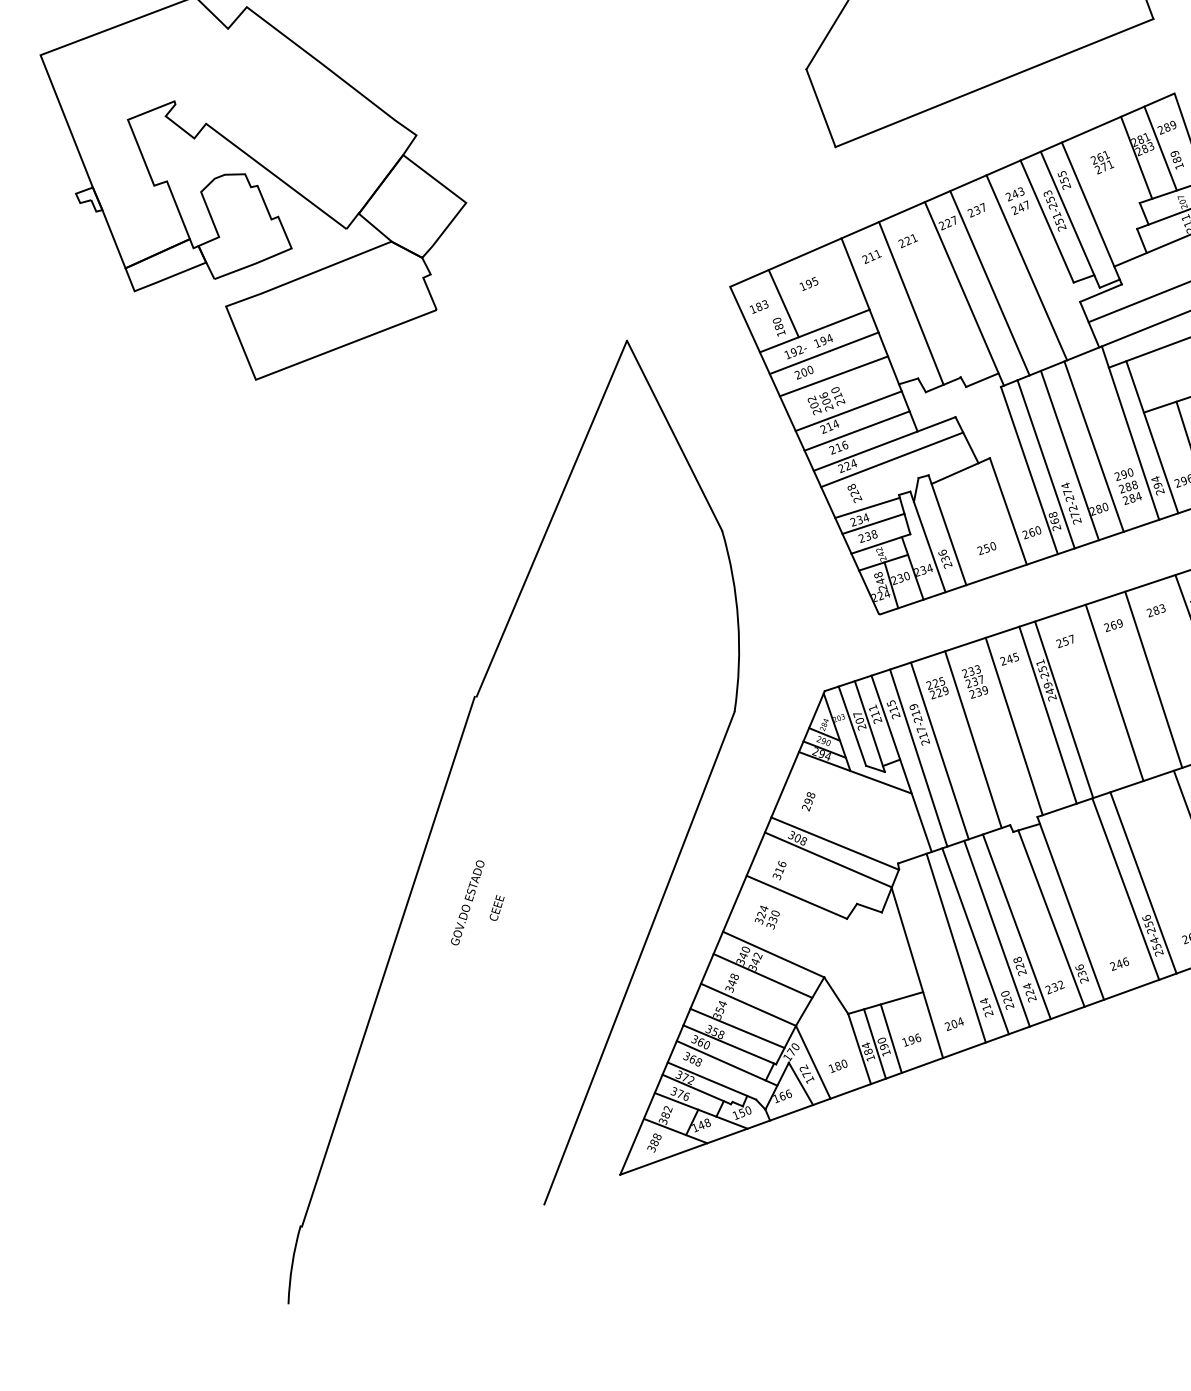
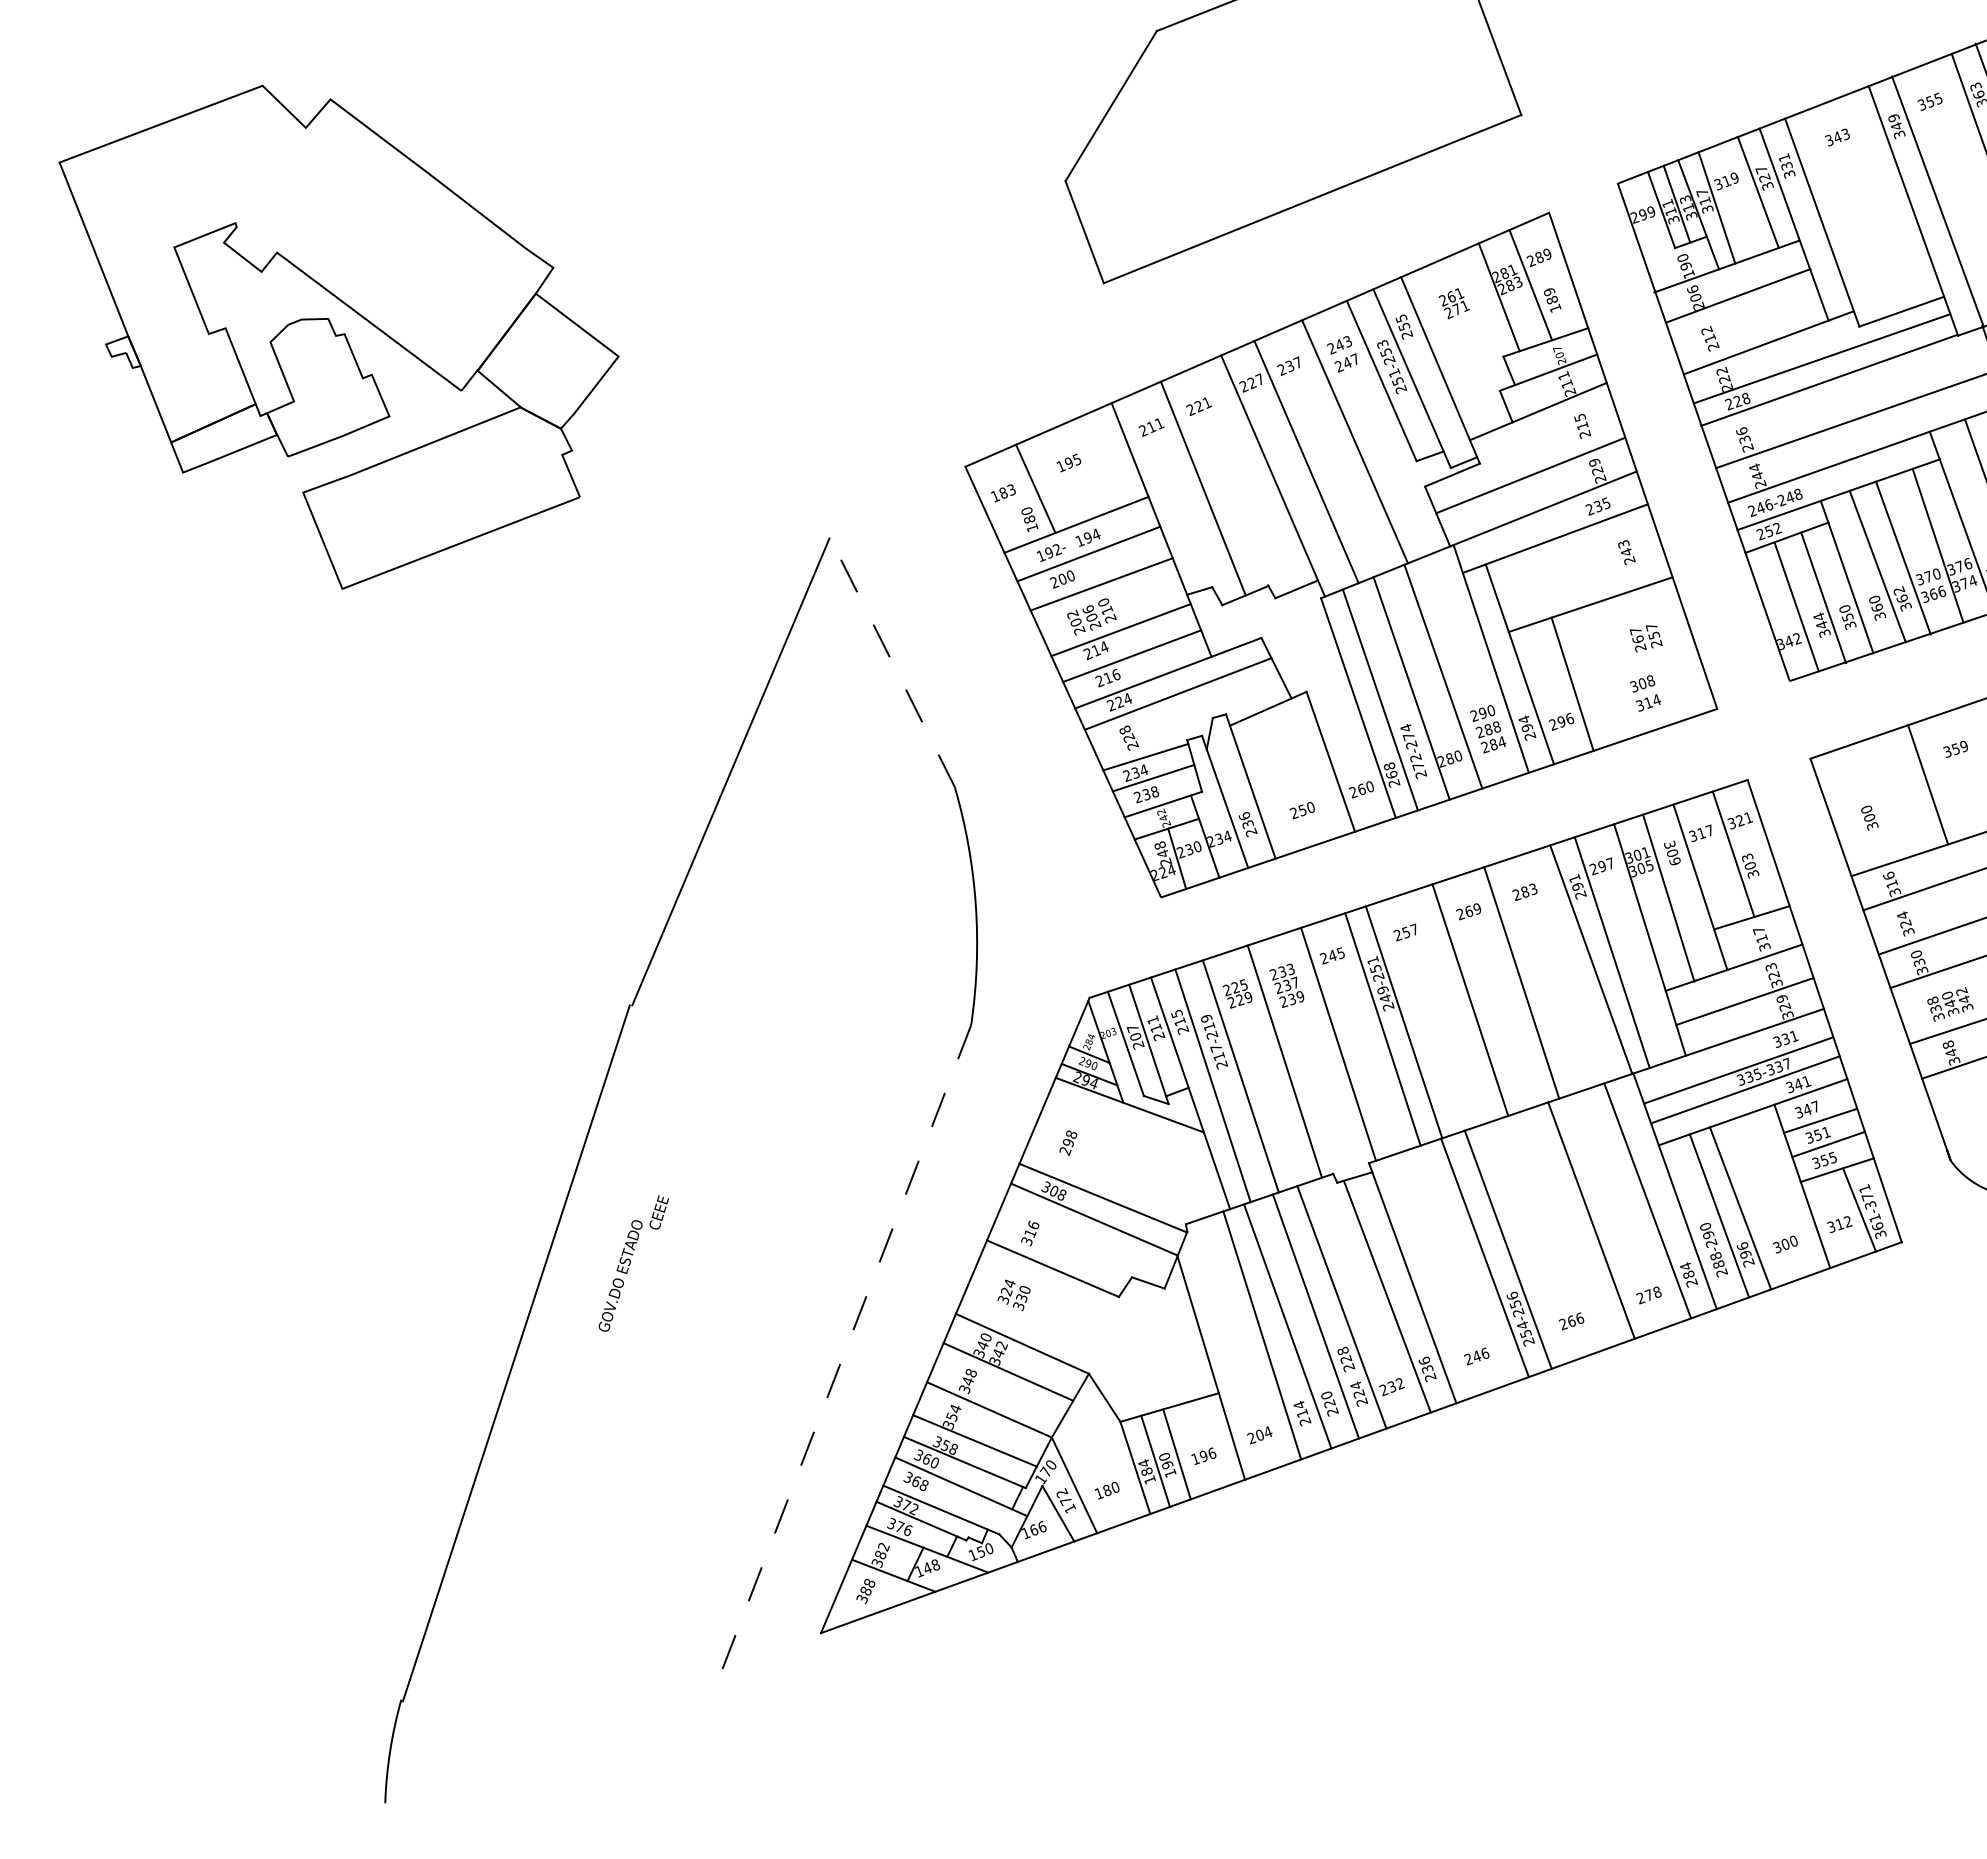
line: (674, 435) -> (892, 662), solid -> dashed
text: (497, 907) -> (659, 1212), moved
line: (639, 958) -> (846, 1348), solid -> dashed

